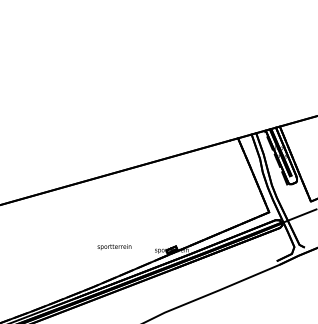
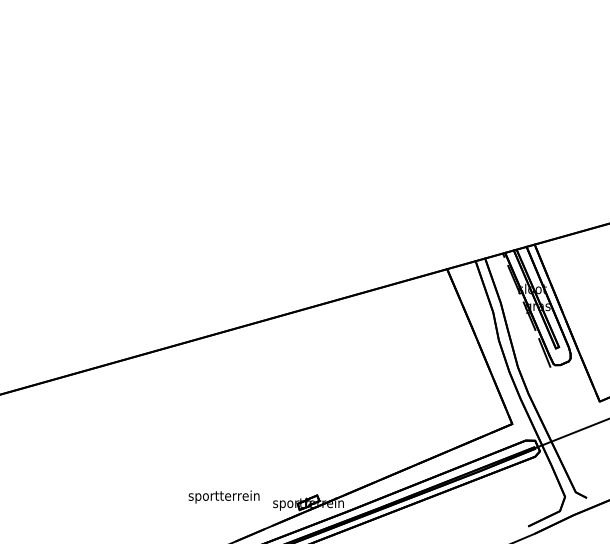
text: (114, 247) -> (224, 497), moved

